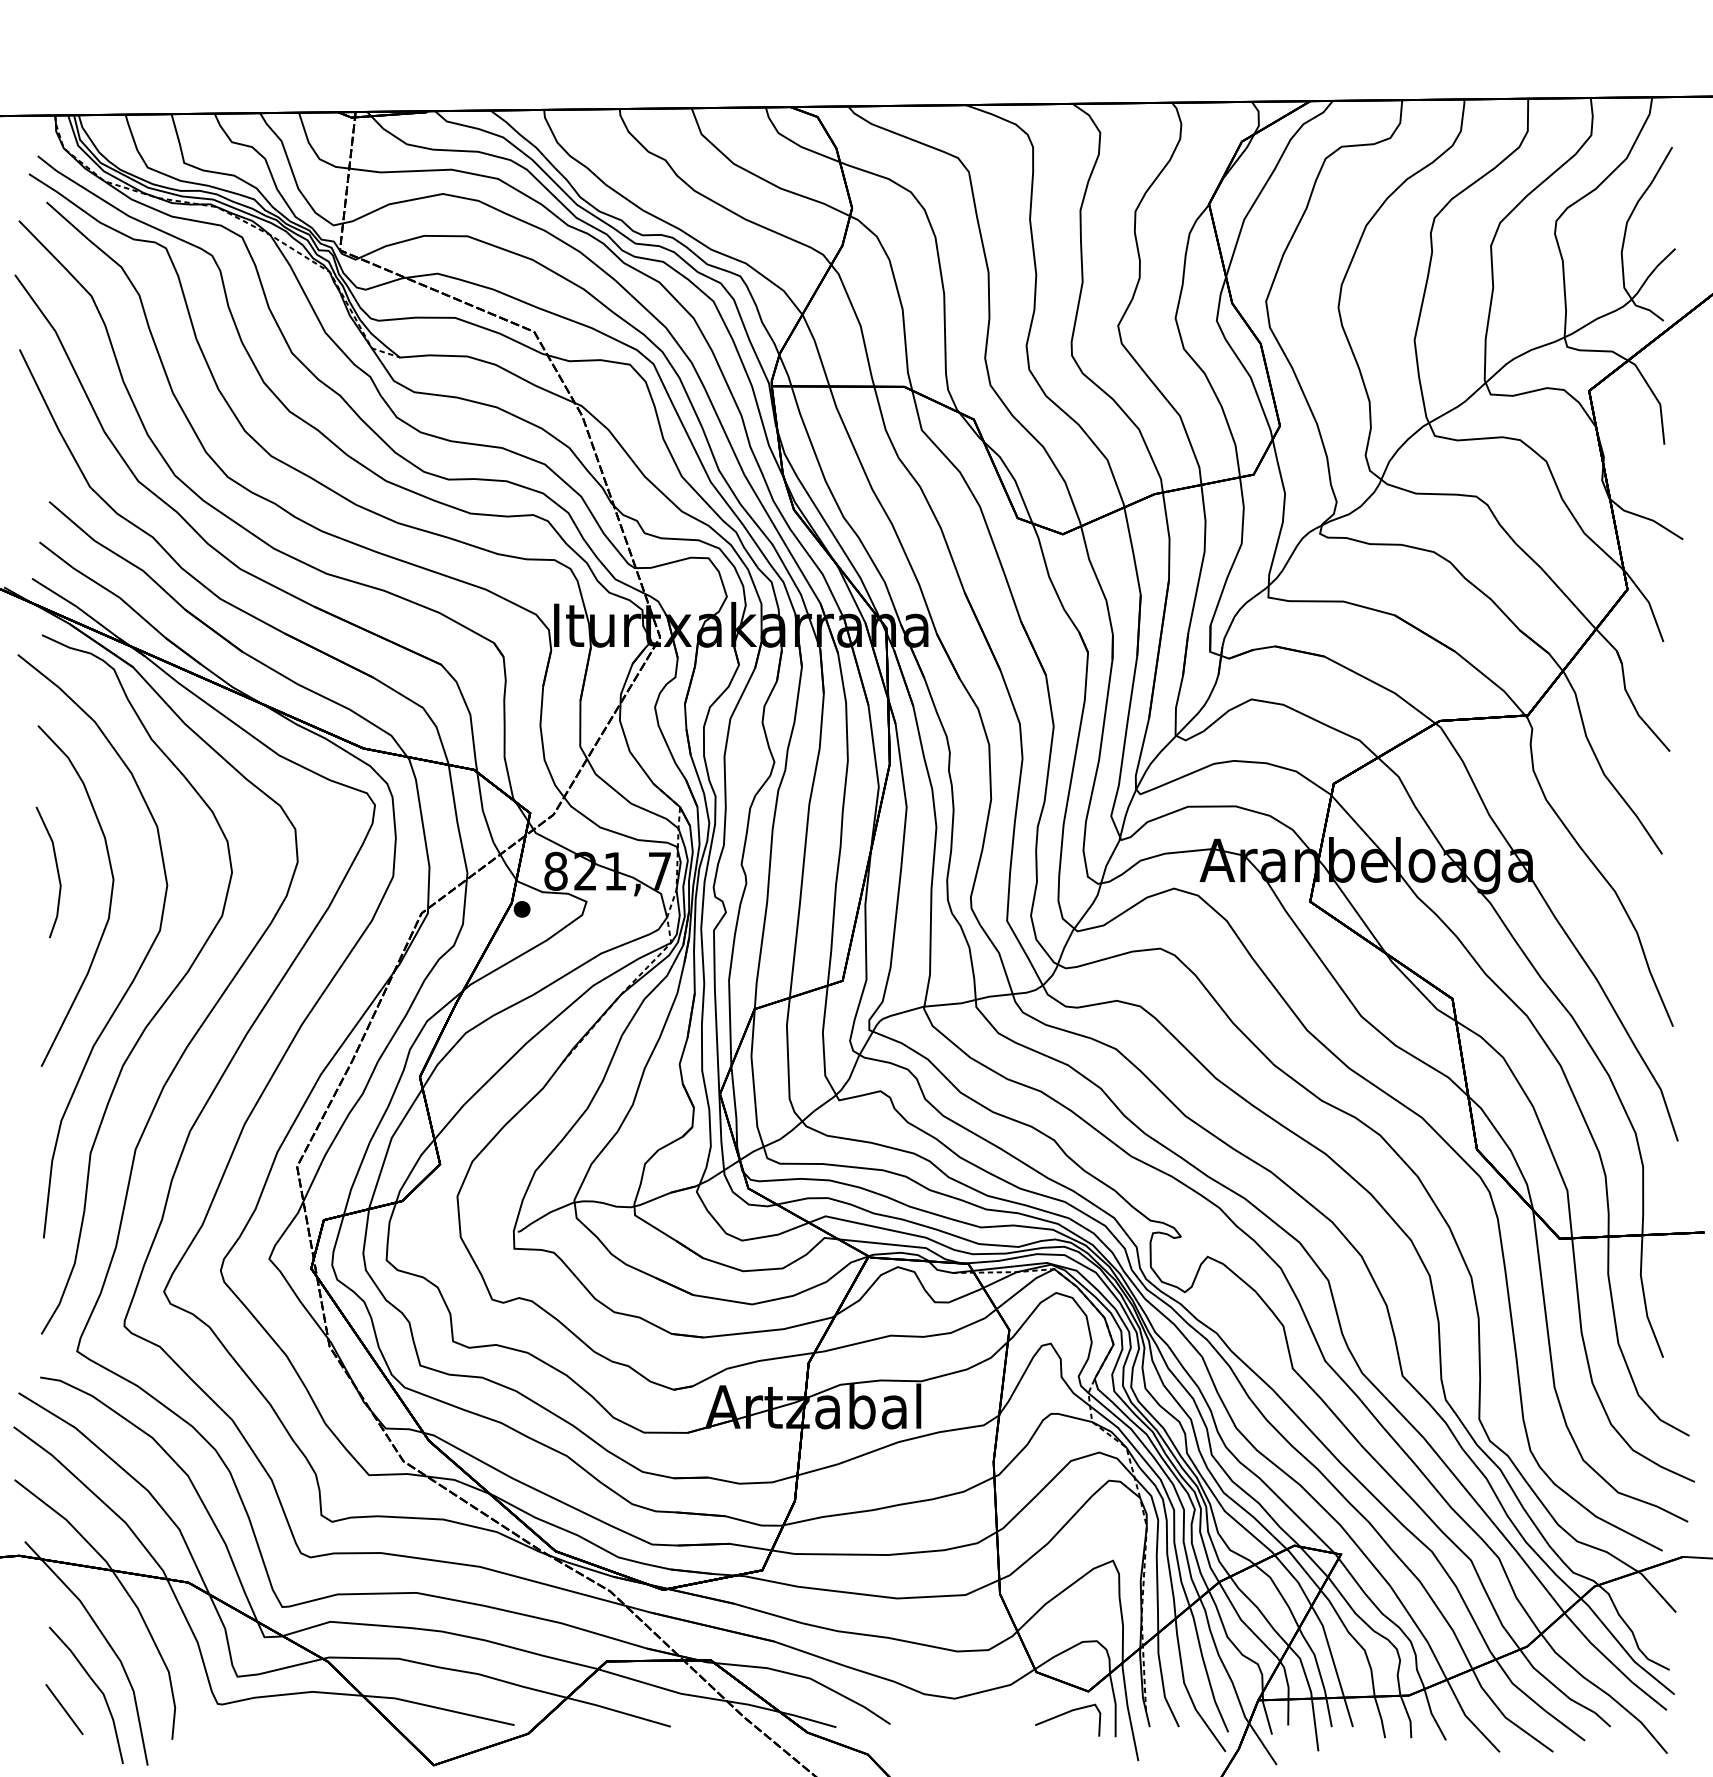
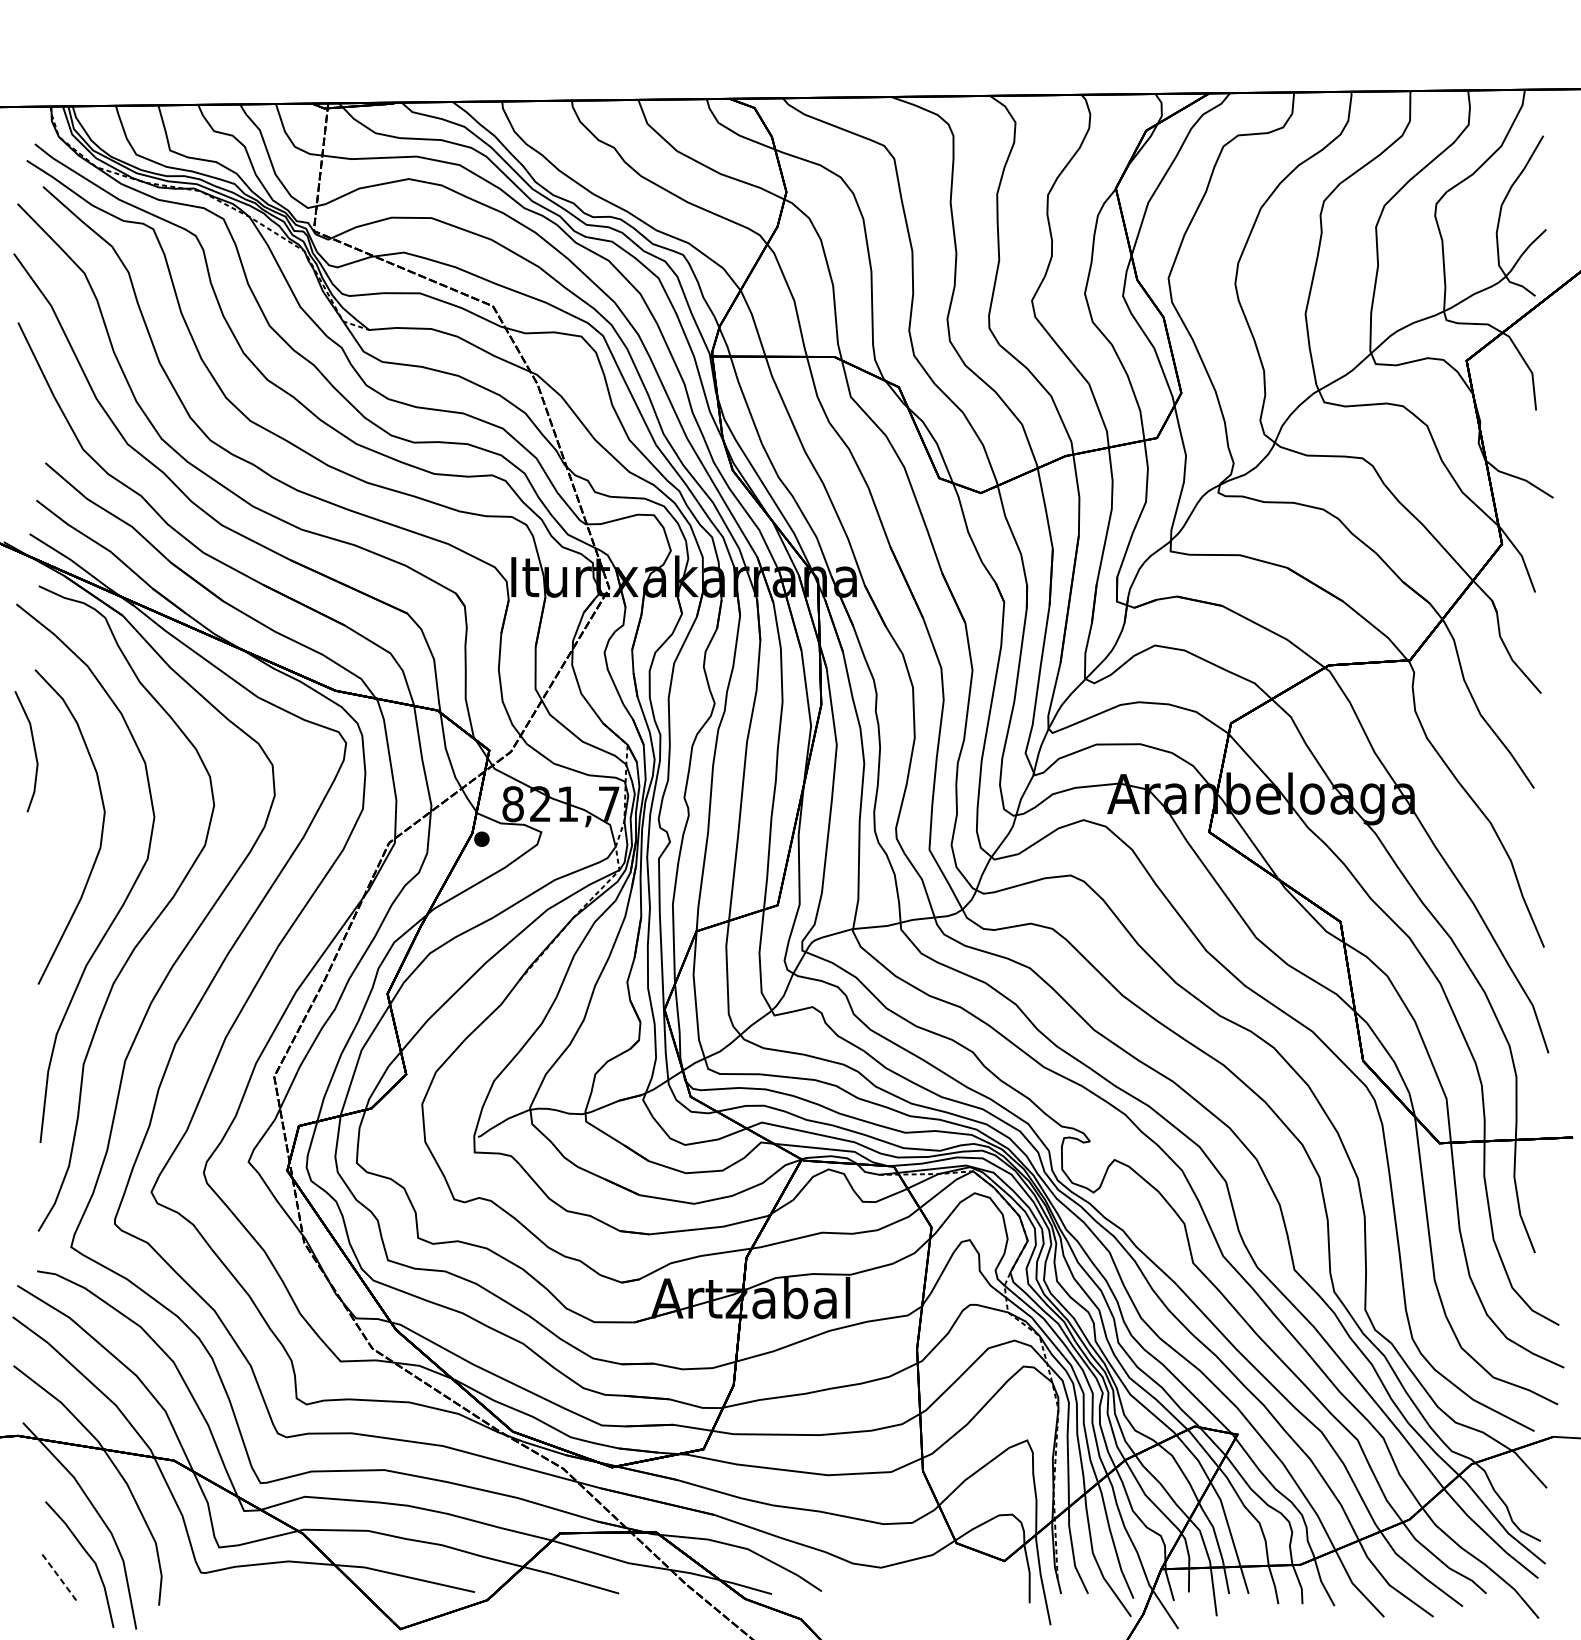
line: (56, 869) -> (33, 748), moved
line: (64, 1709) -> (59, 1577), solid -> dashed
line: (1065, 1714) -> (983, 1582), removed

